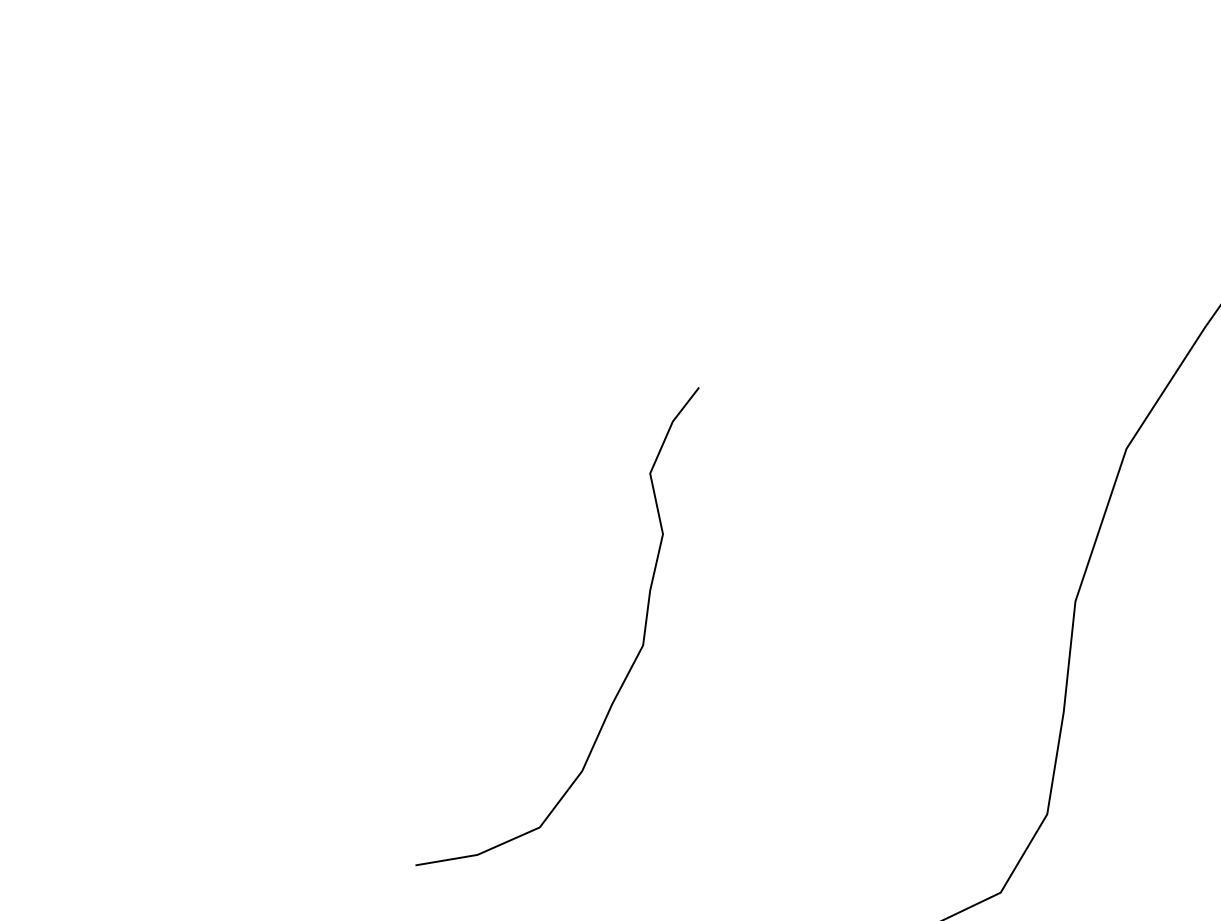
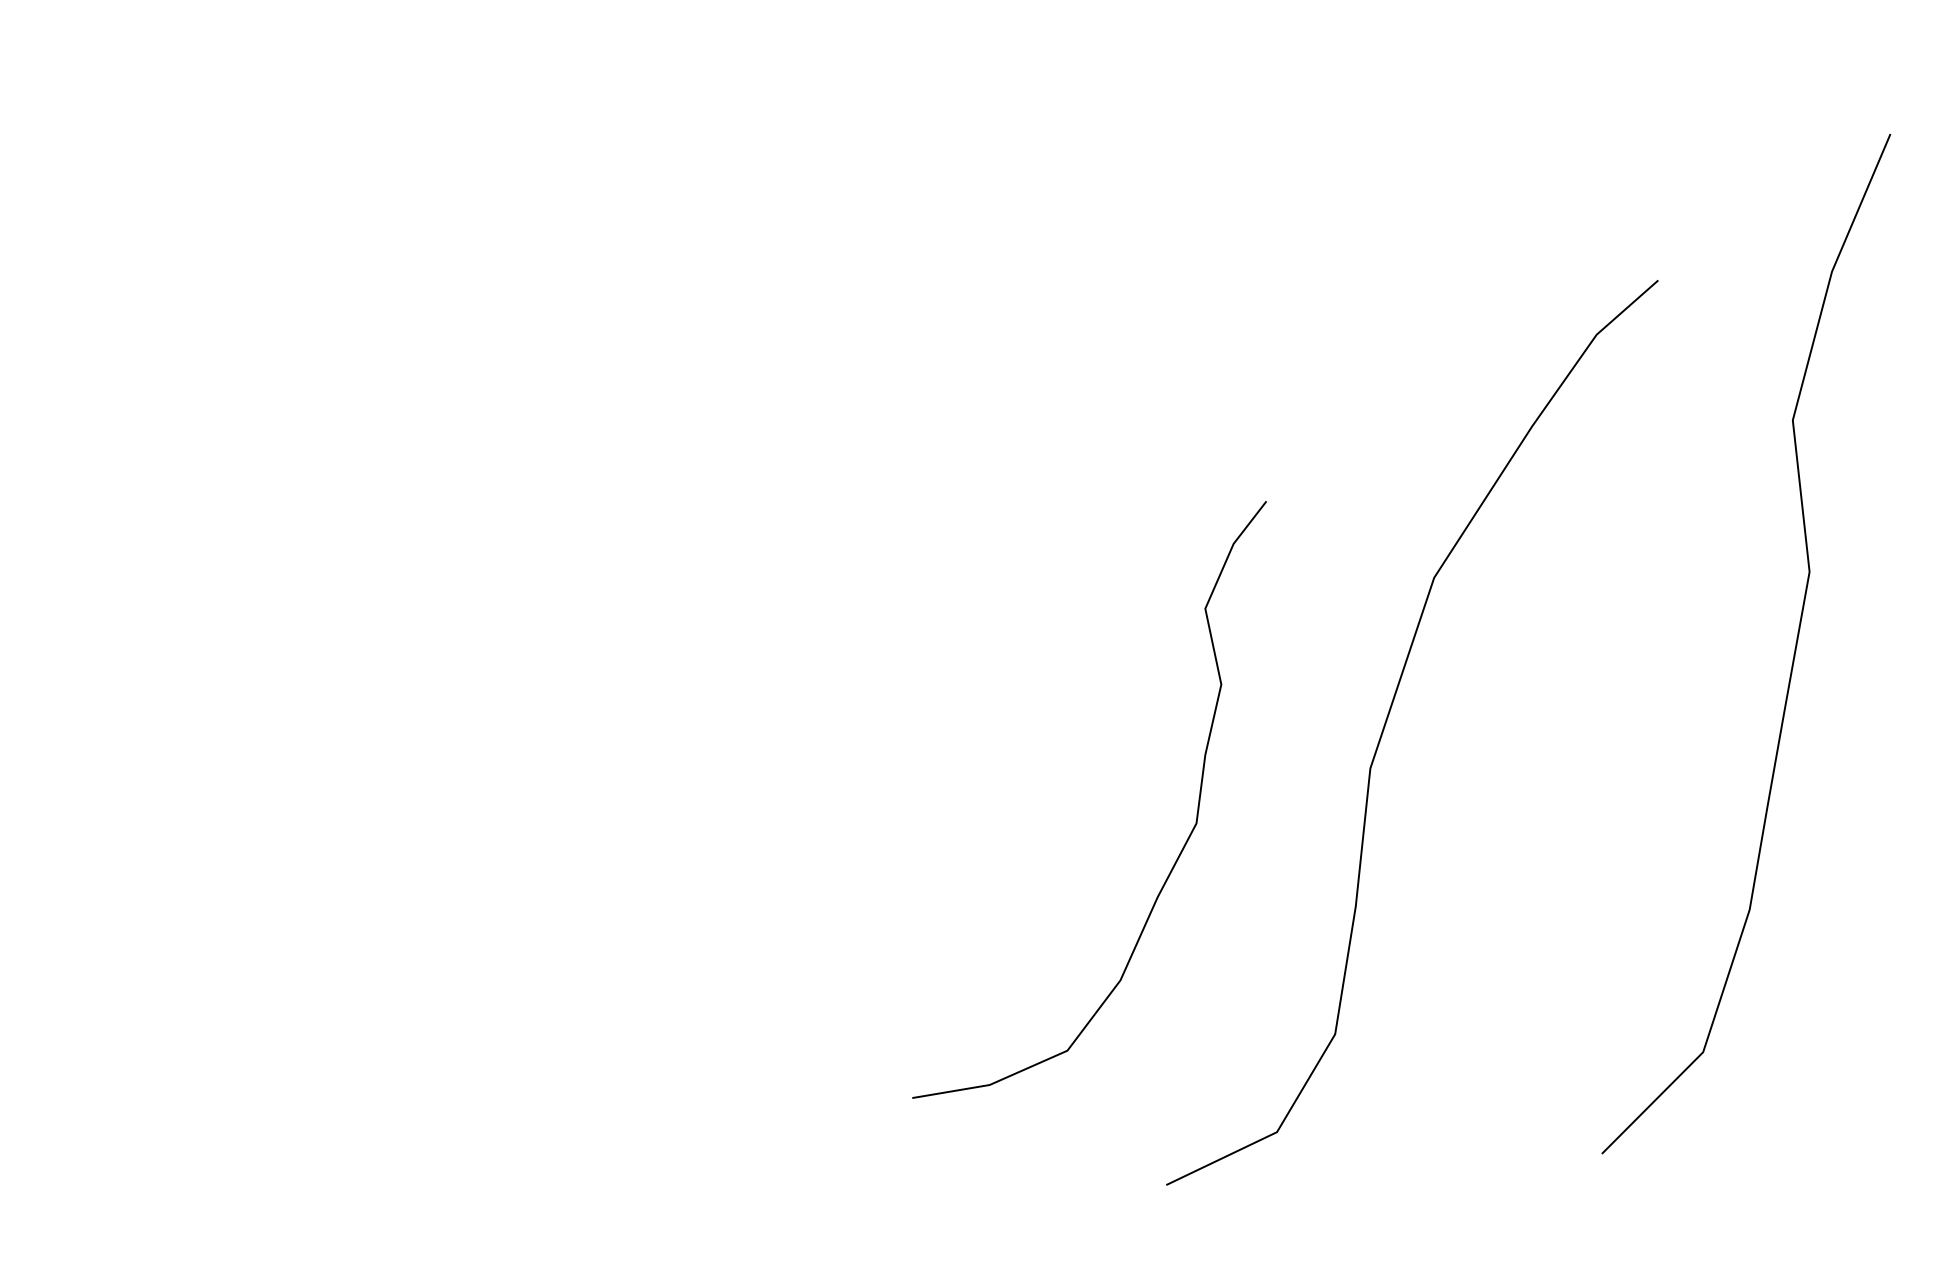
curve: (632, 663) -> (1183, 845), moved

